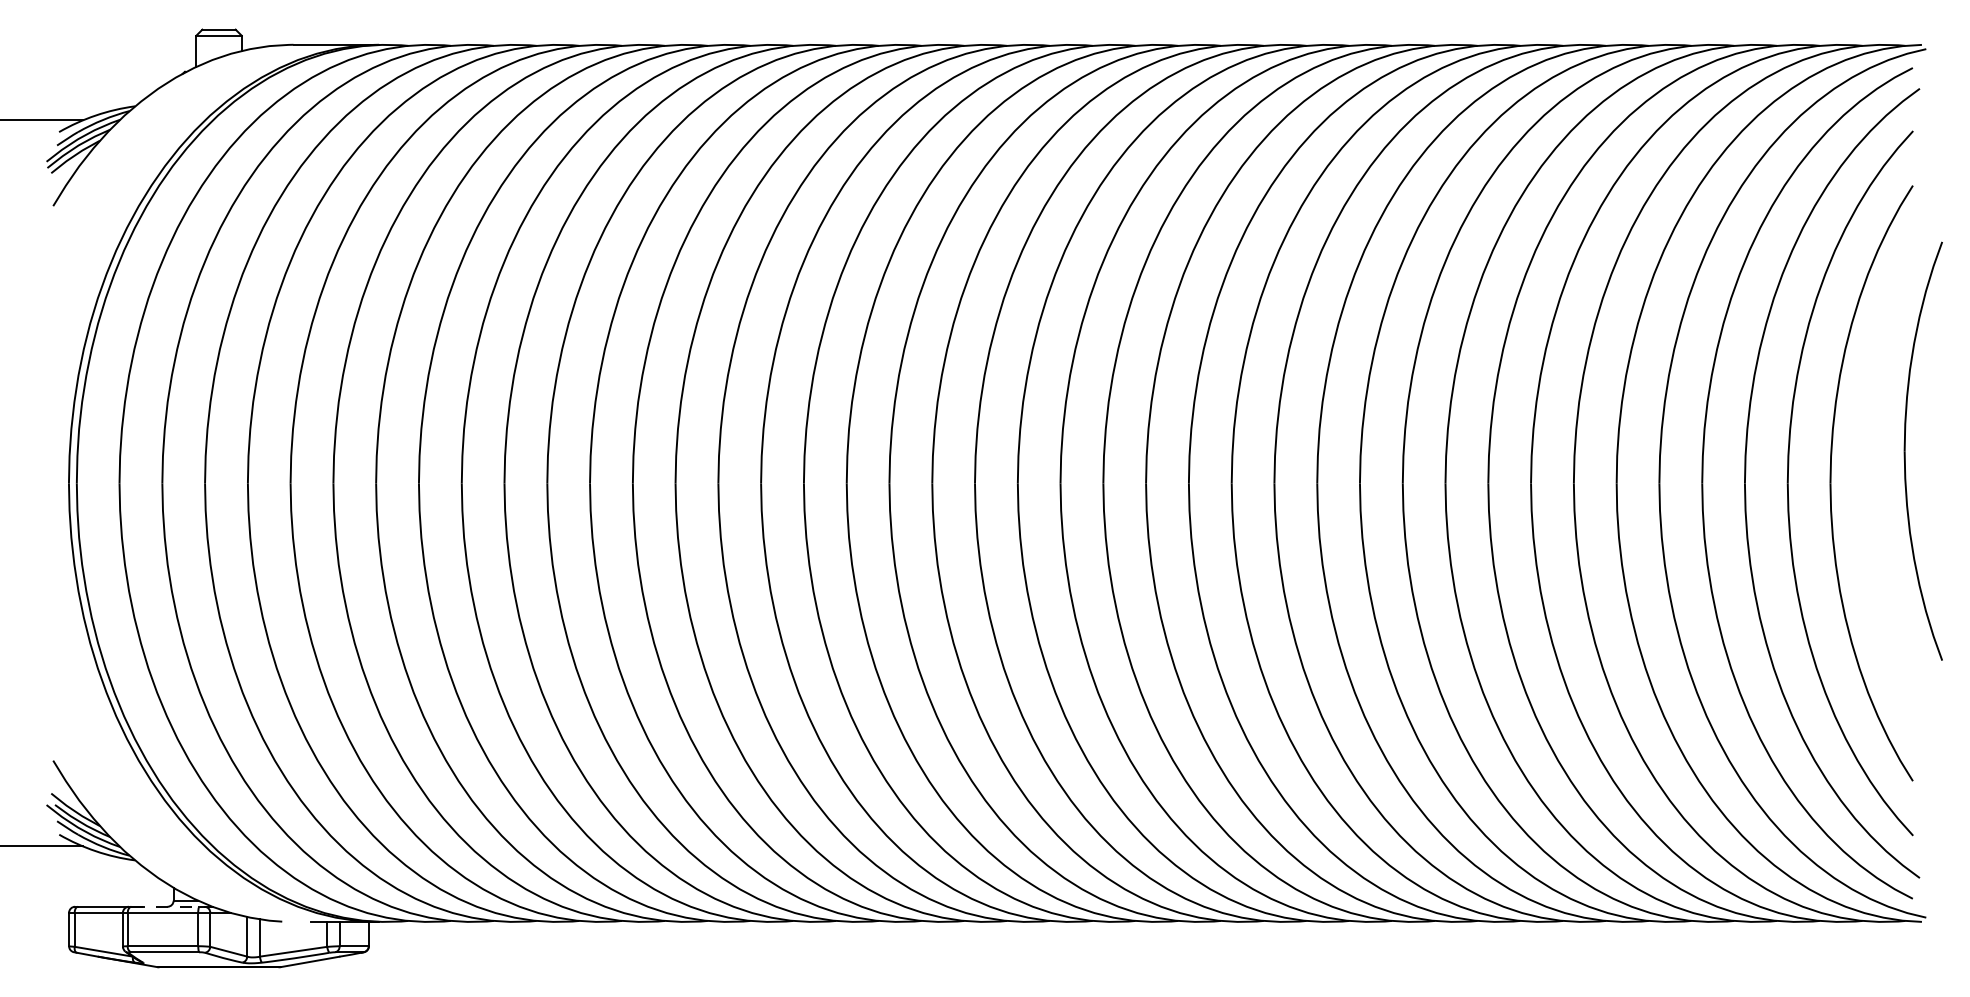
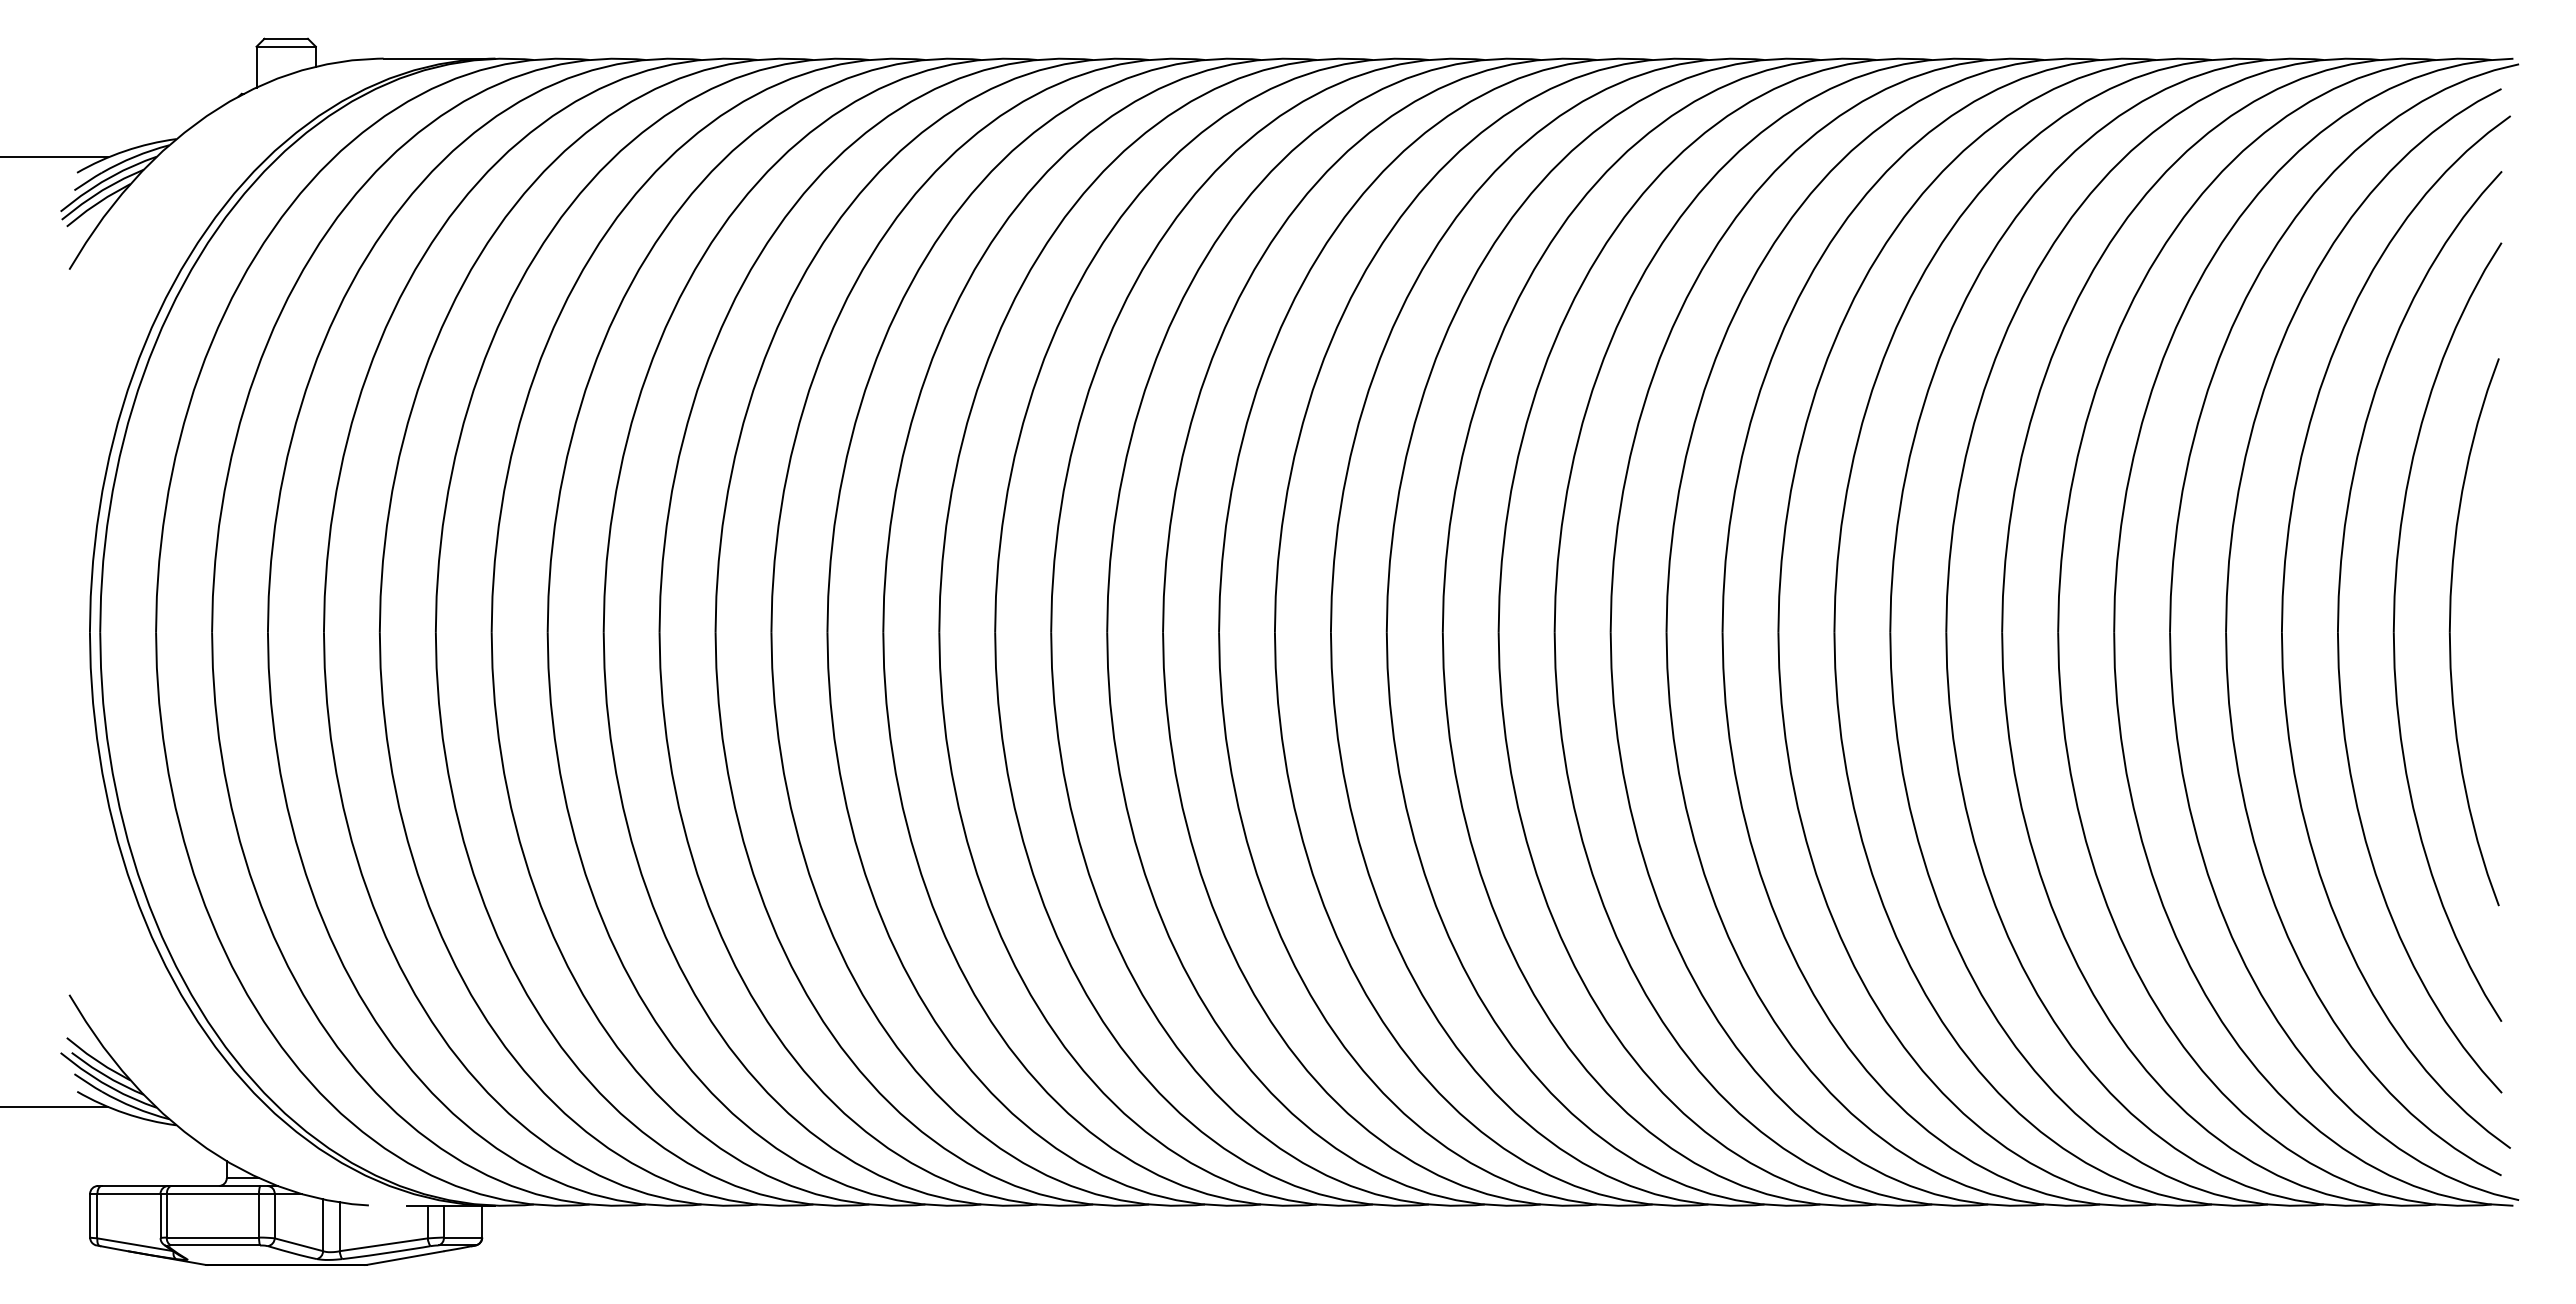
part: (1905, 451) -> (2450, 632), moved
line: (165, 906) -> (216, 1185), dashed -> solid

